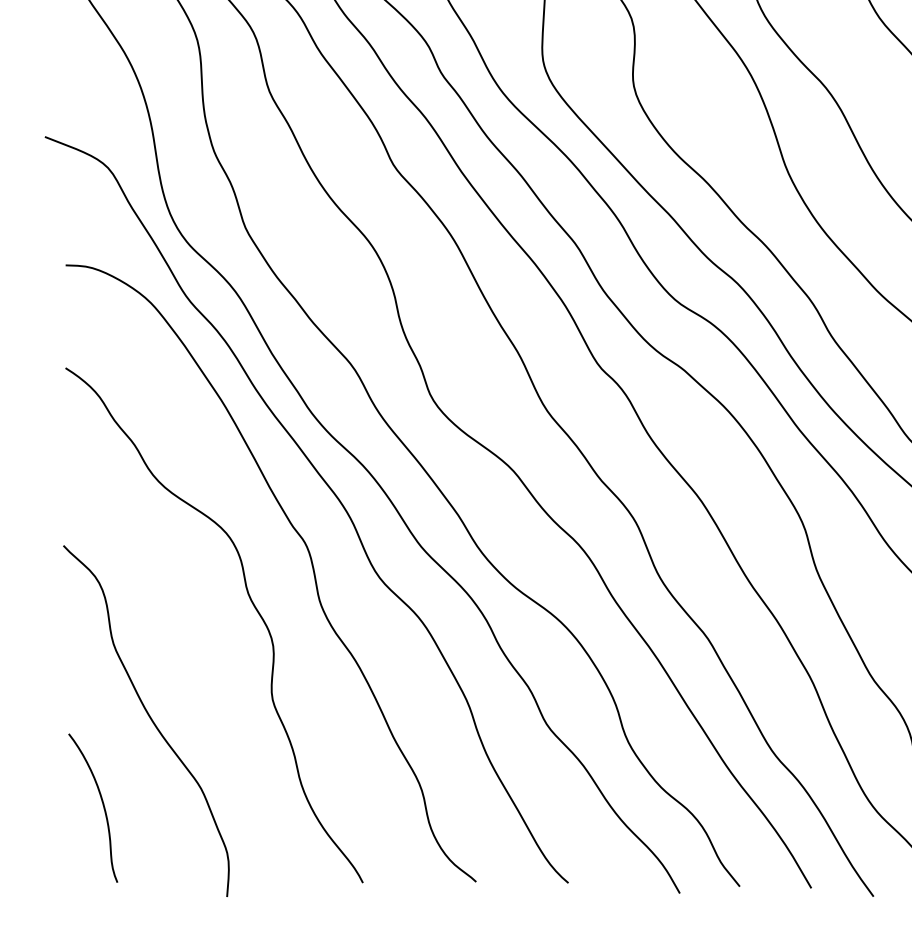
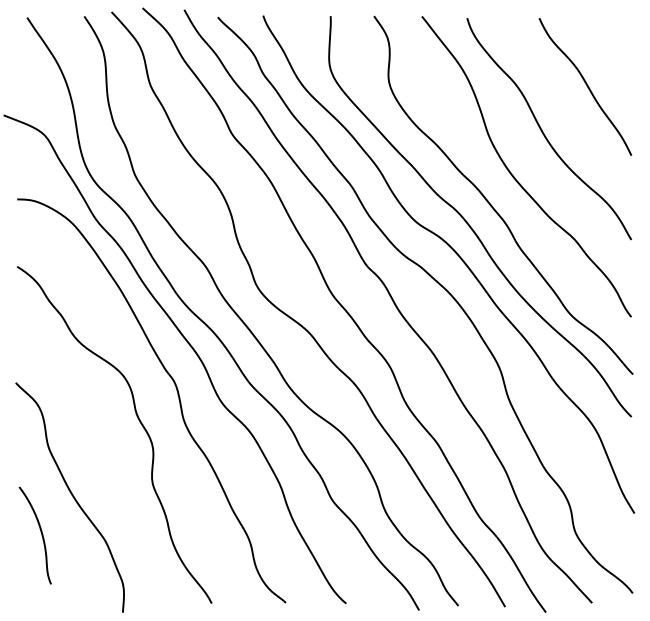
curve: (101, 803) -> (40, 532), moved

